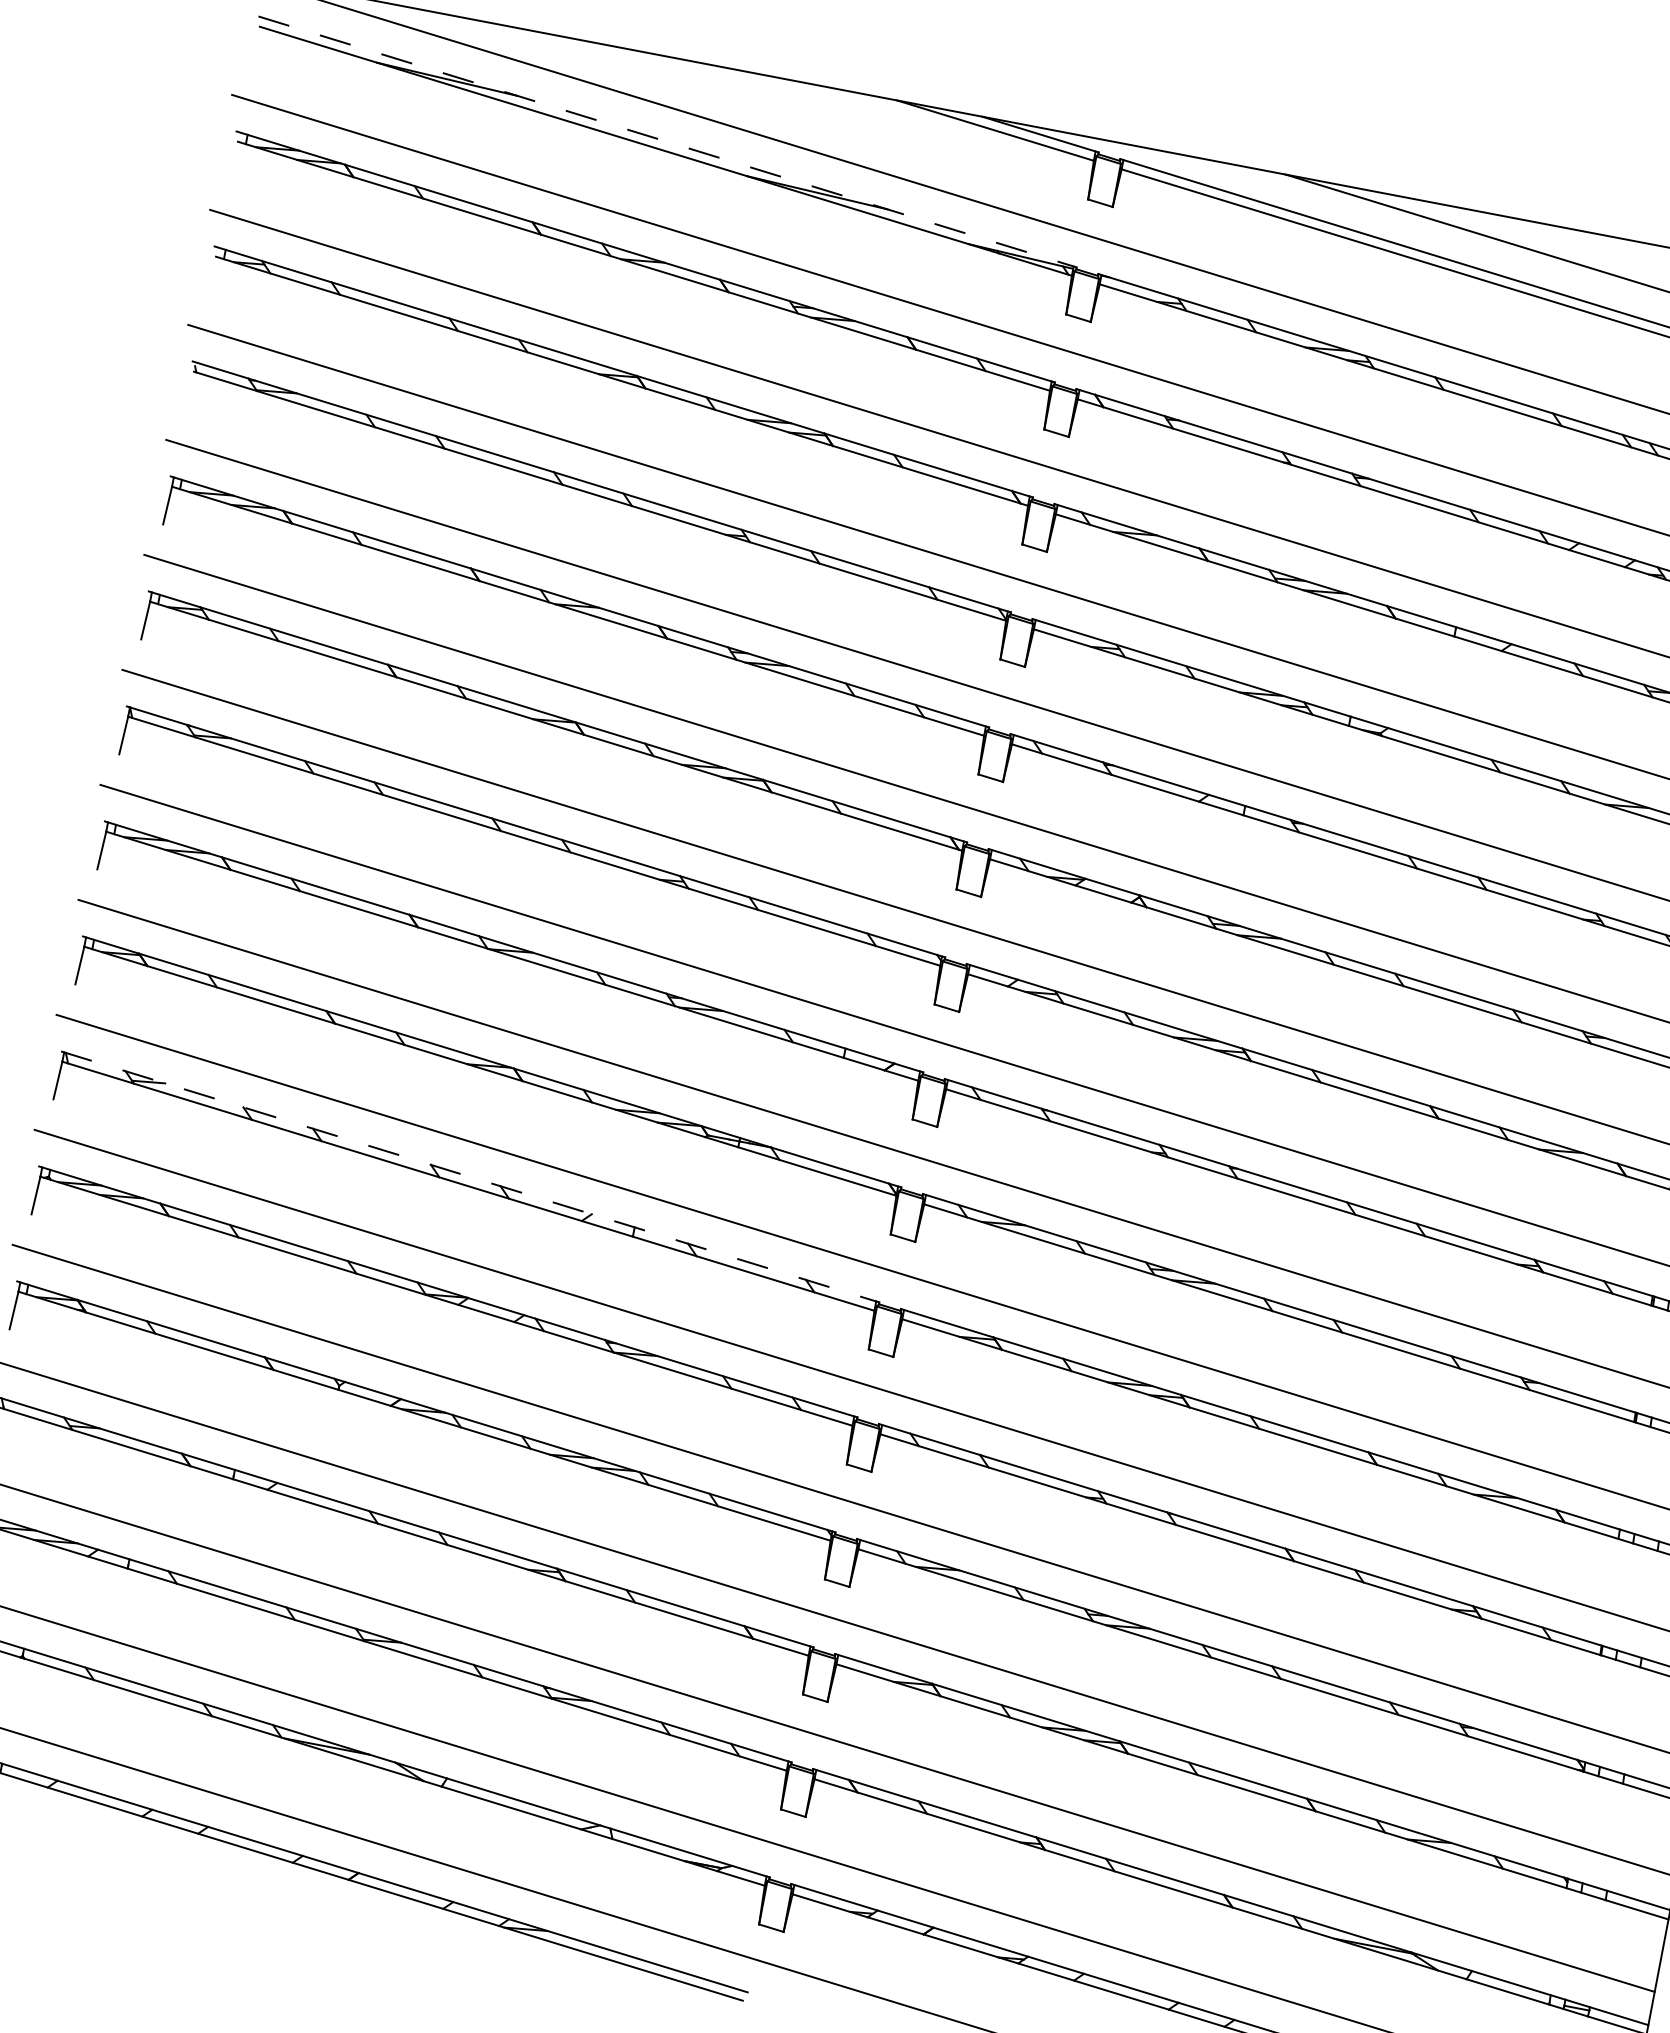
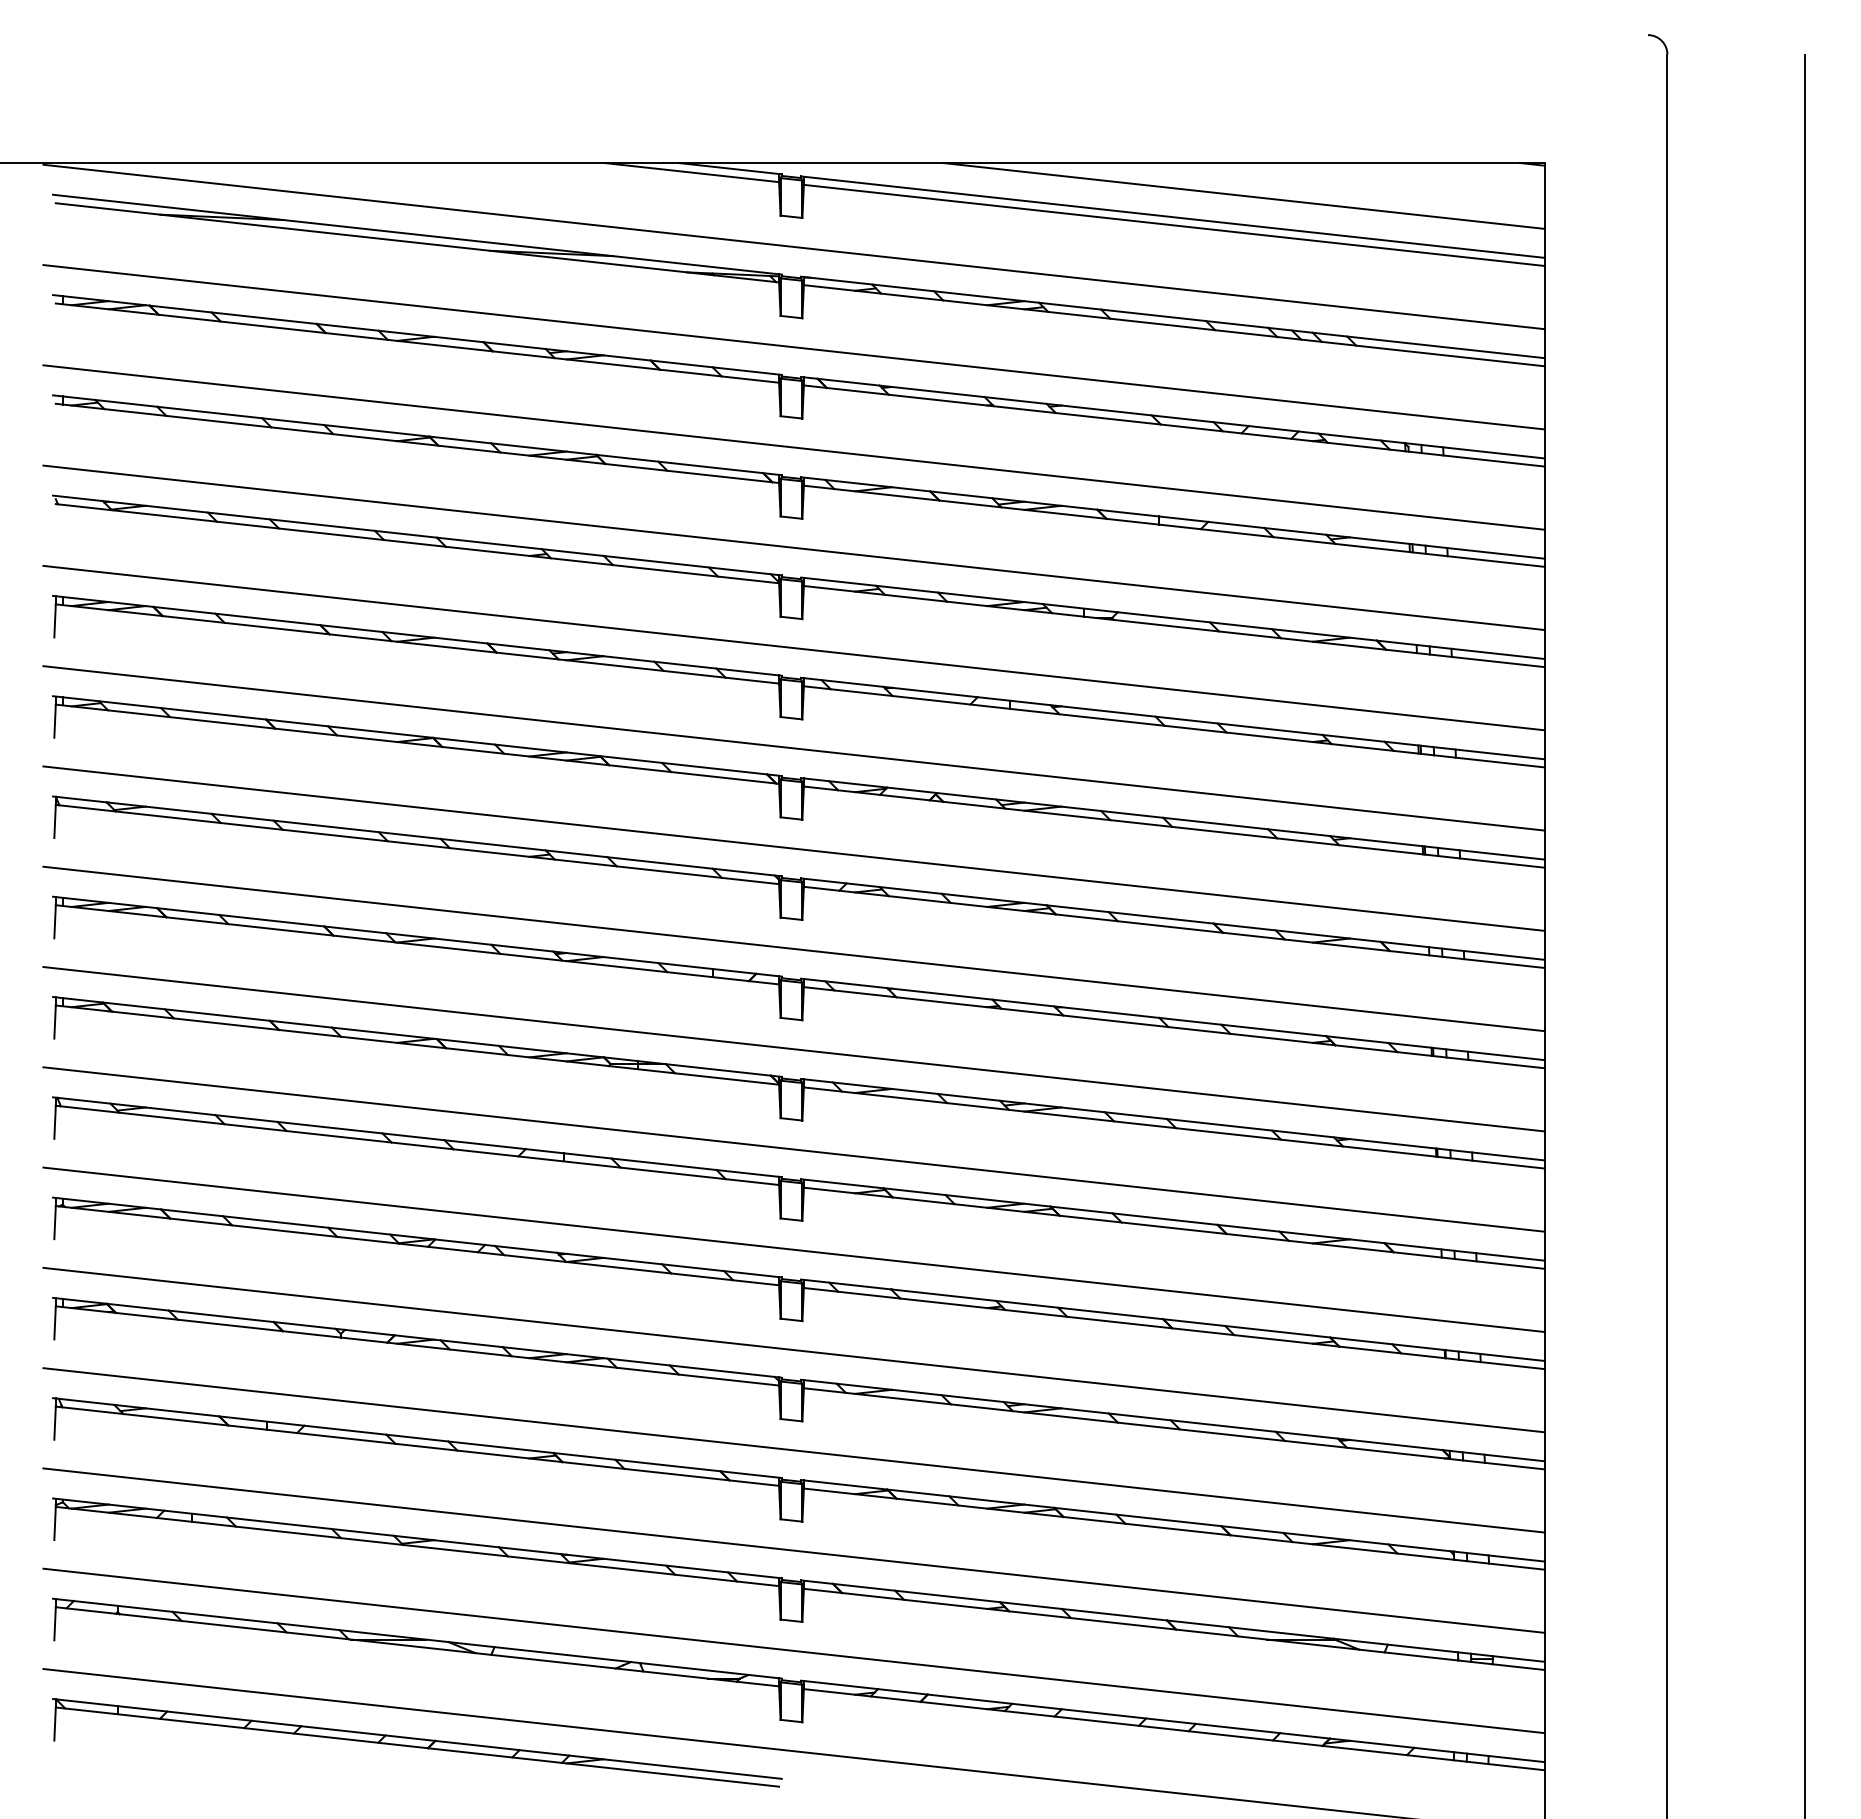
line: (667, 141) -> (417, 234), dashed -> solid
line: (470, 1177) -> (417, 1137), dashed -> solid

